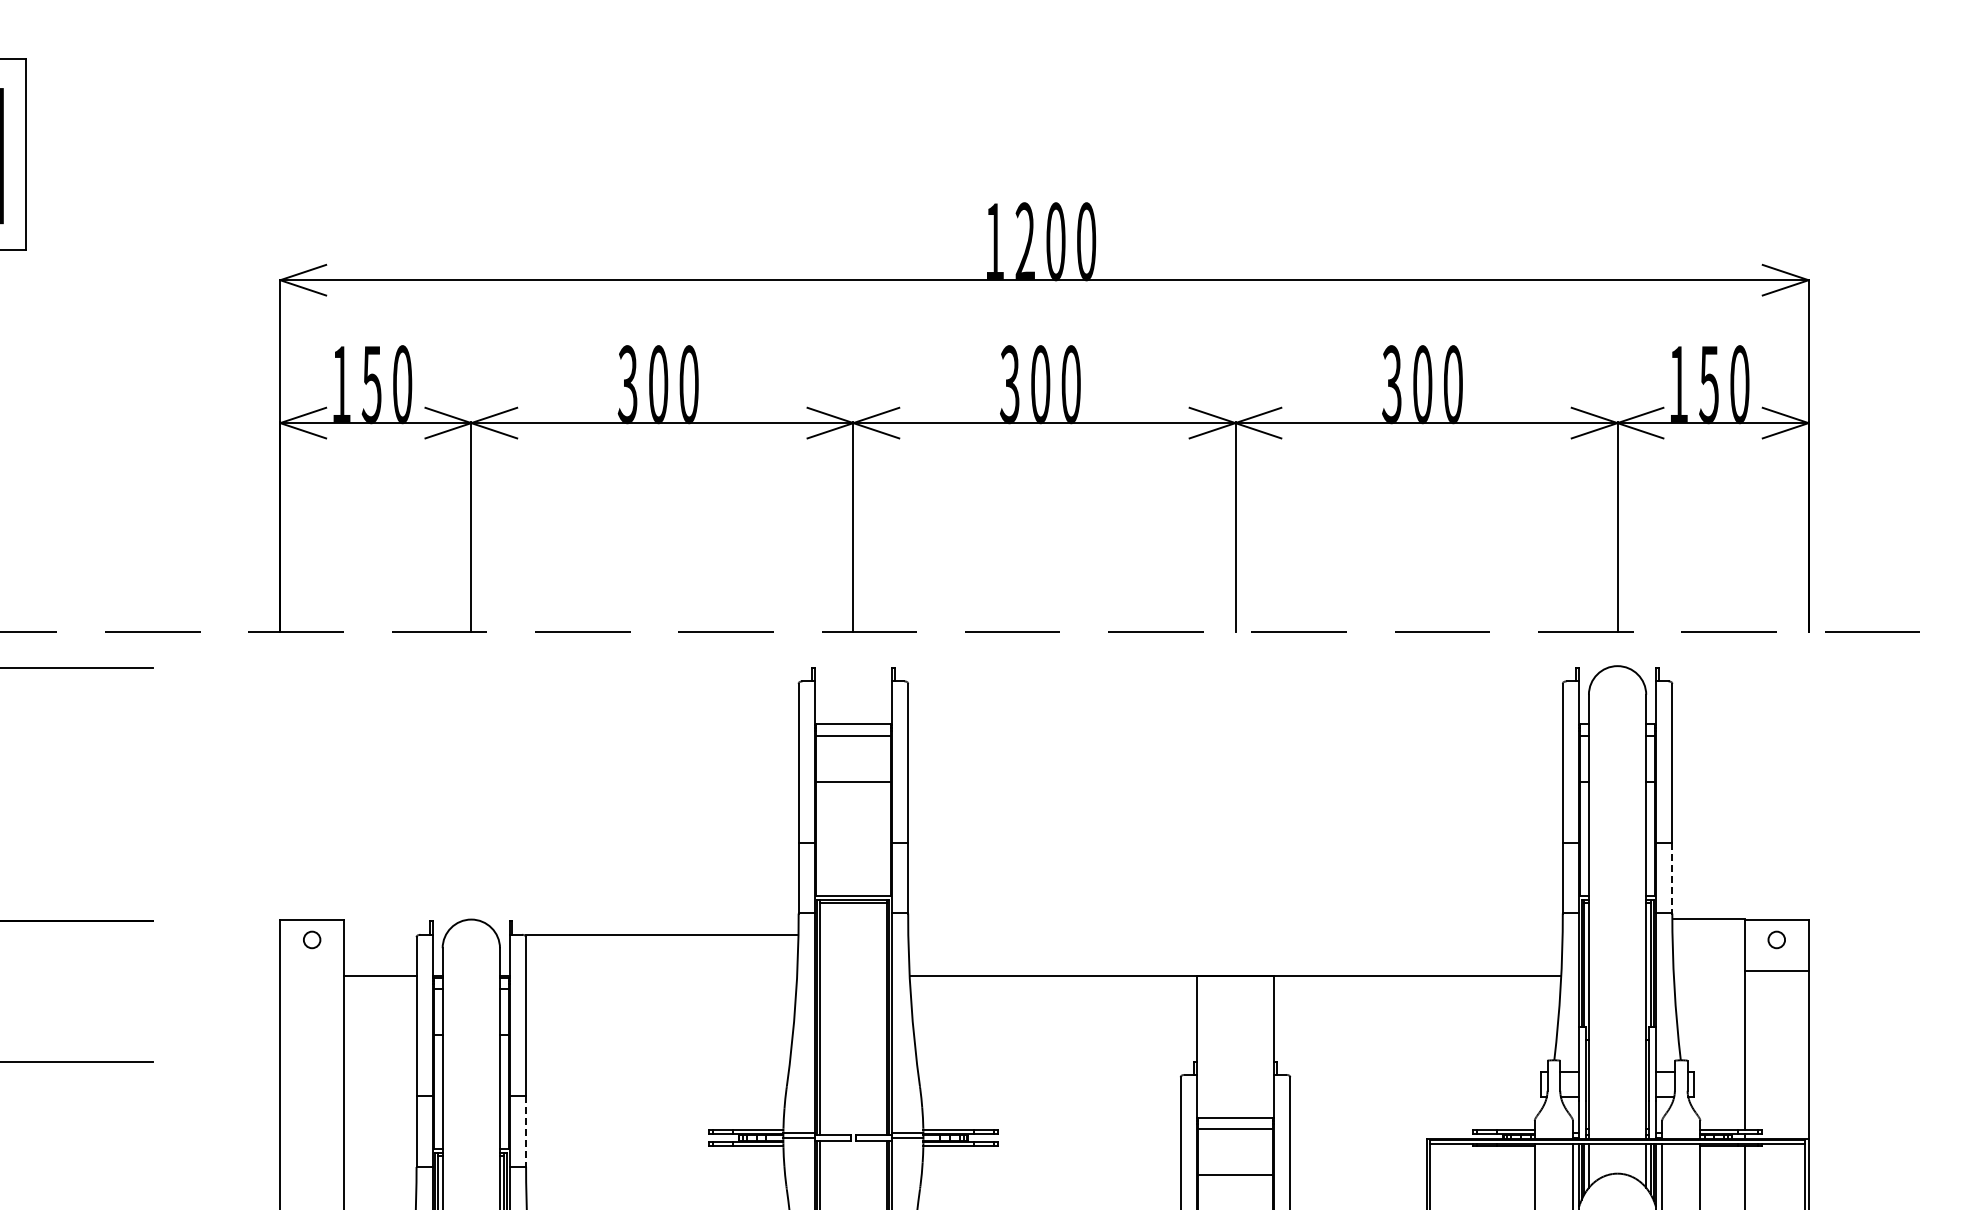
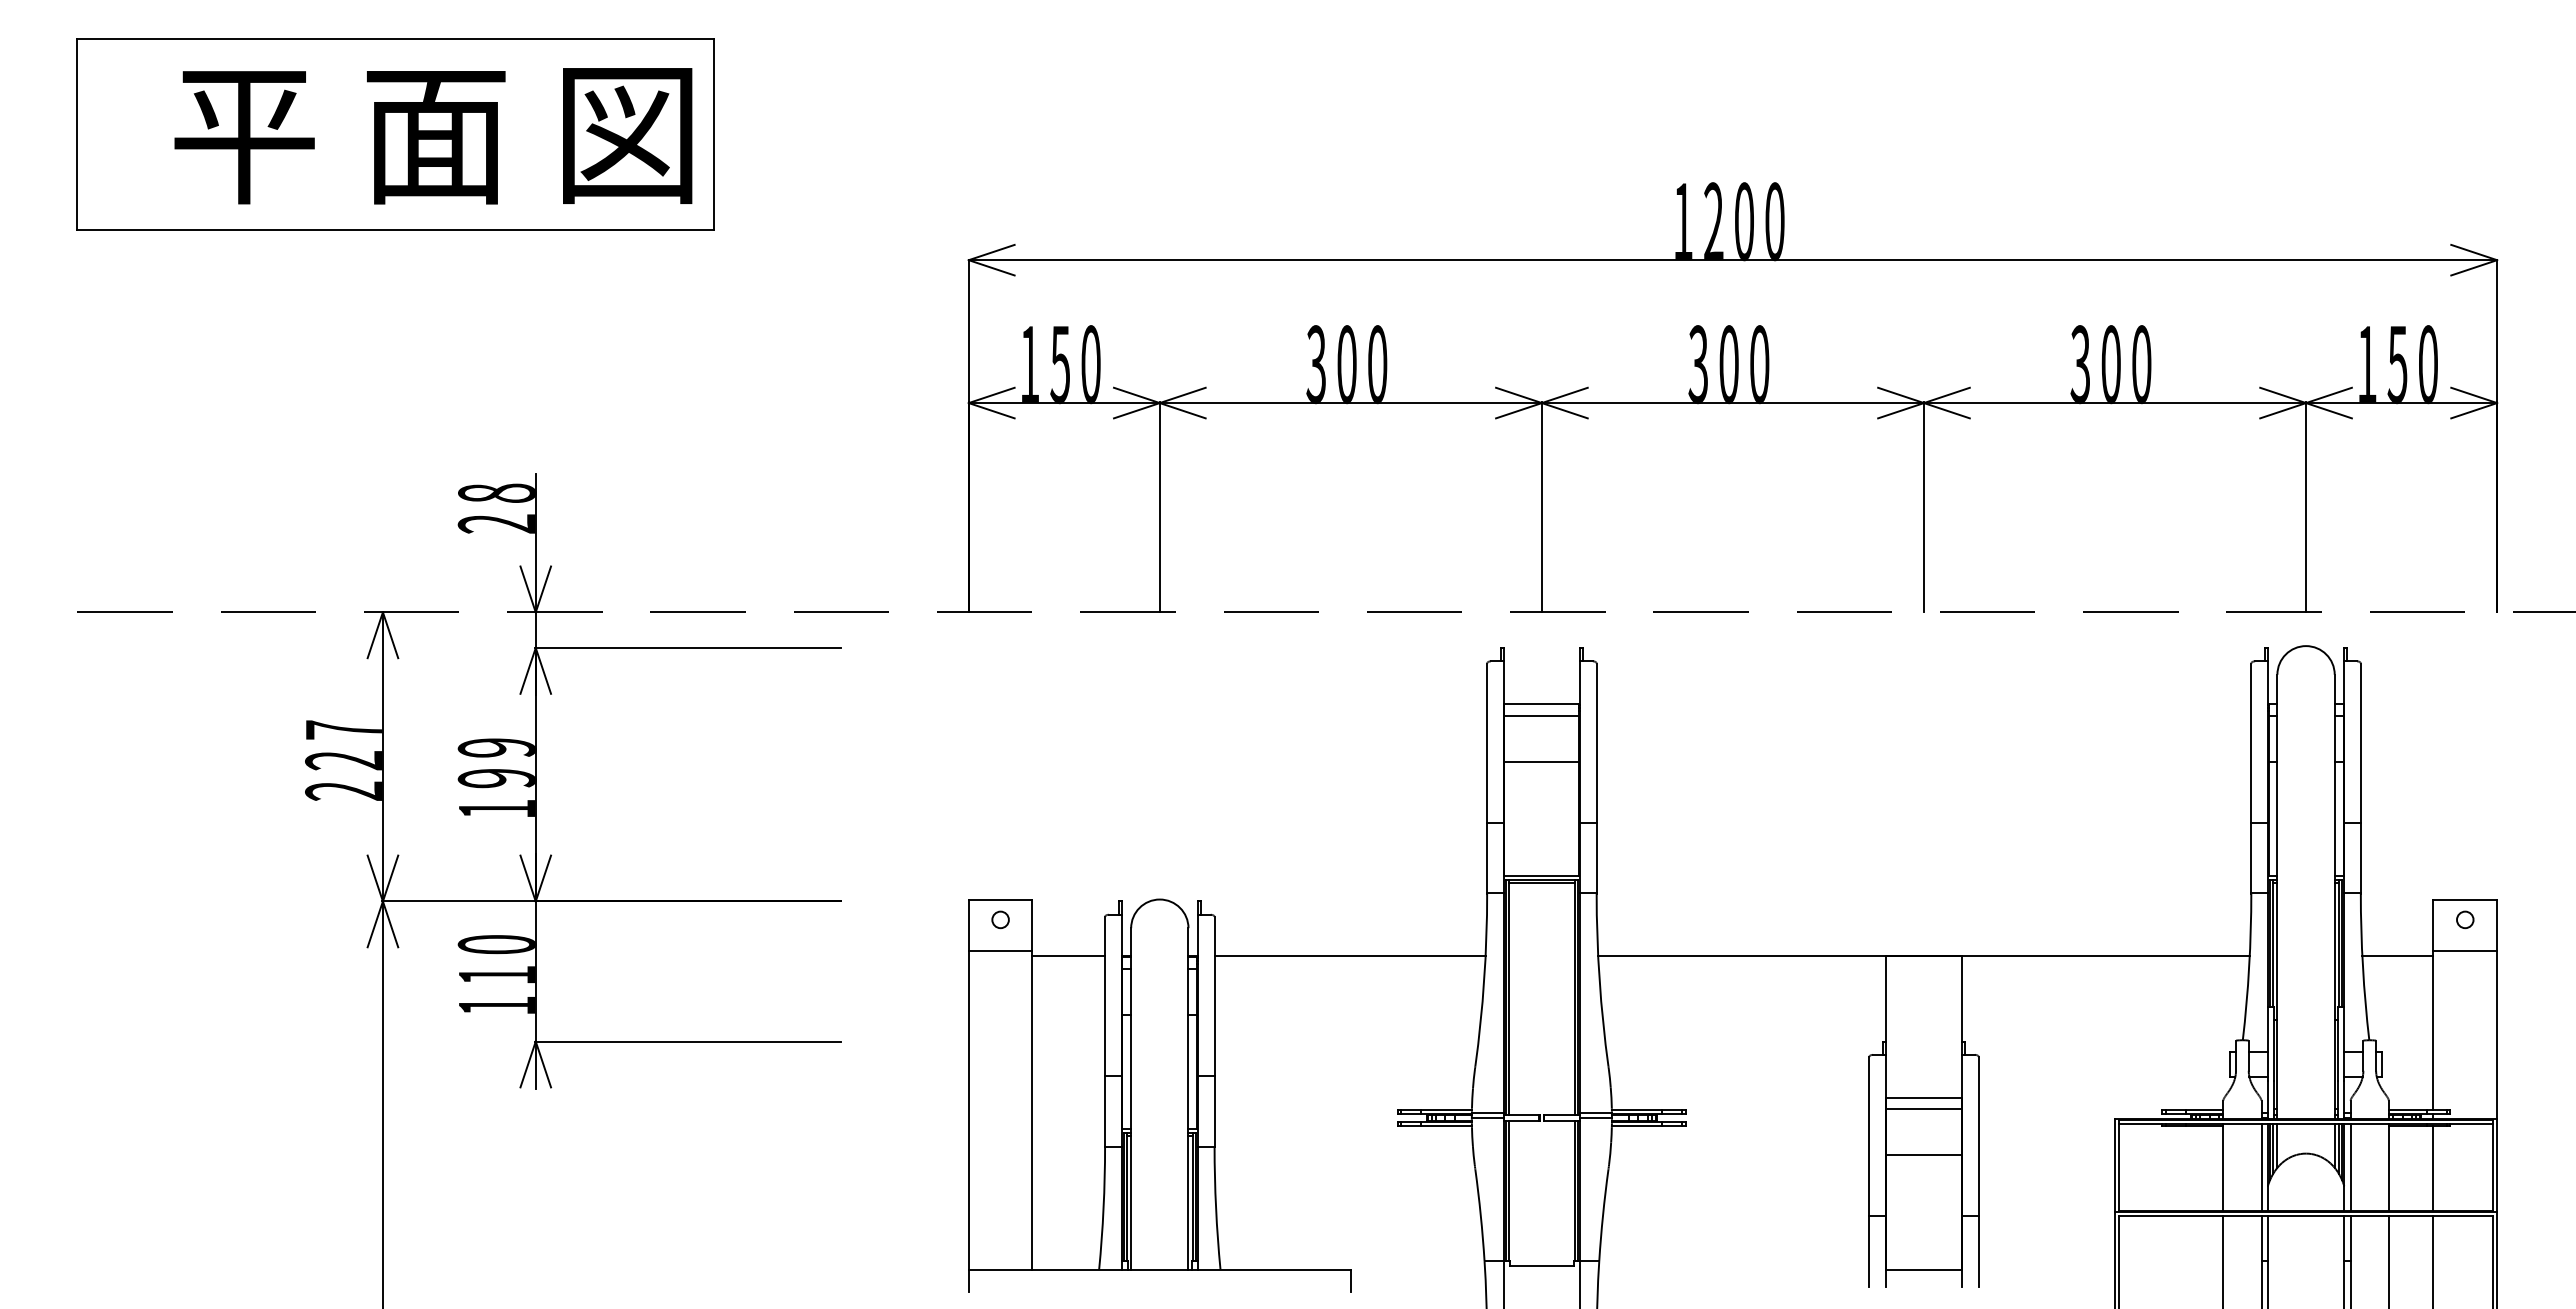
line: (1672, 878) -> (2360, 858), dashed -> solid
line: (1709, 919) -> (2397, 956), moved
line: (661, 935) -> (1349, 956), moved
line: (312, 971) -> (1000, 951), added
line: (526, 1132) -> (1214, 1112), dashed -> solid

